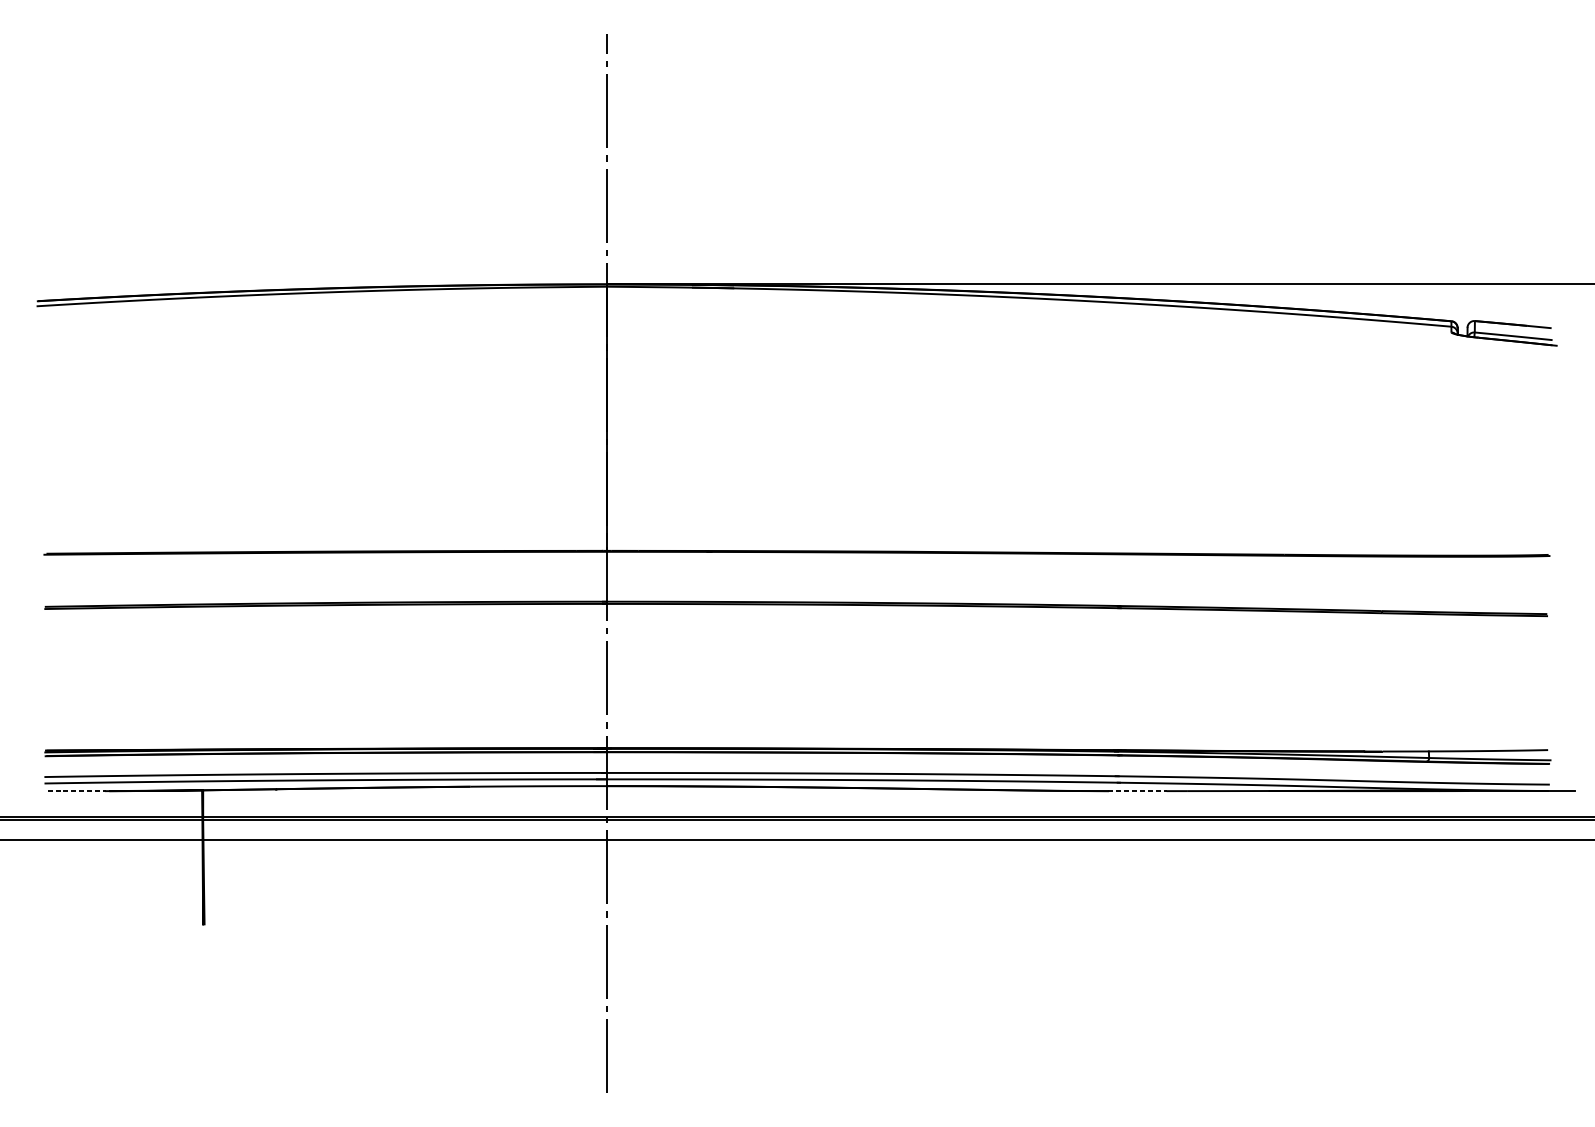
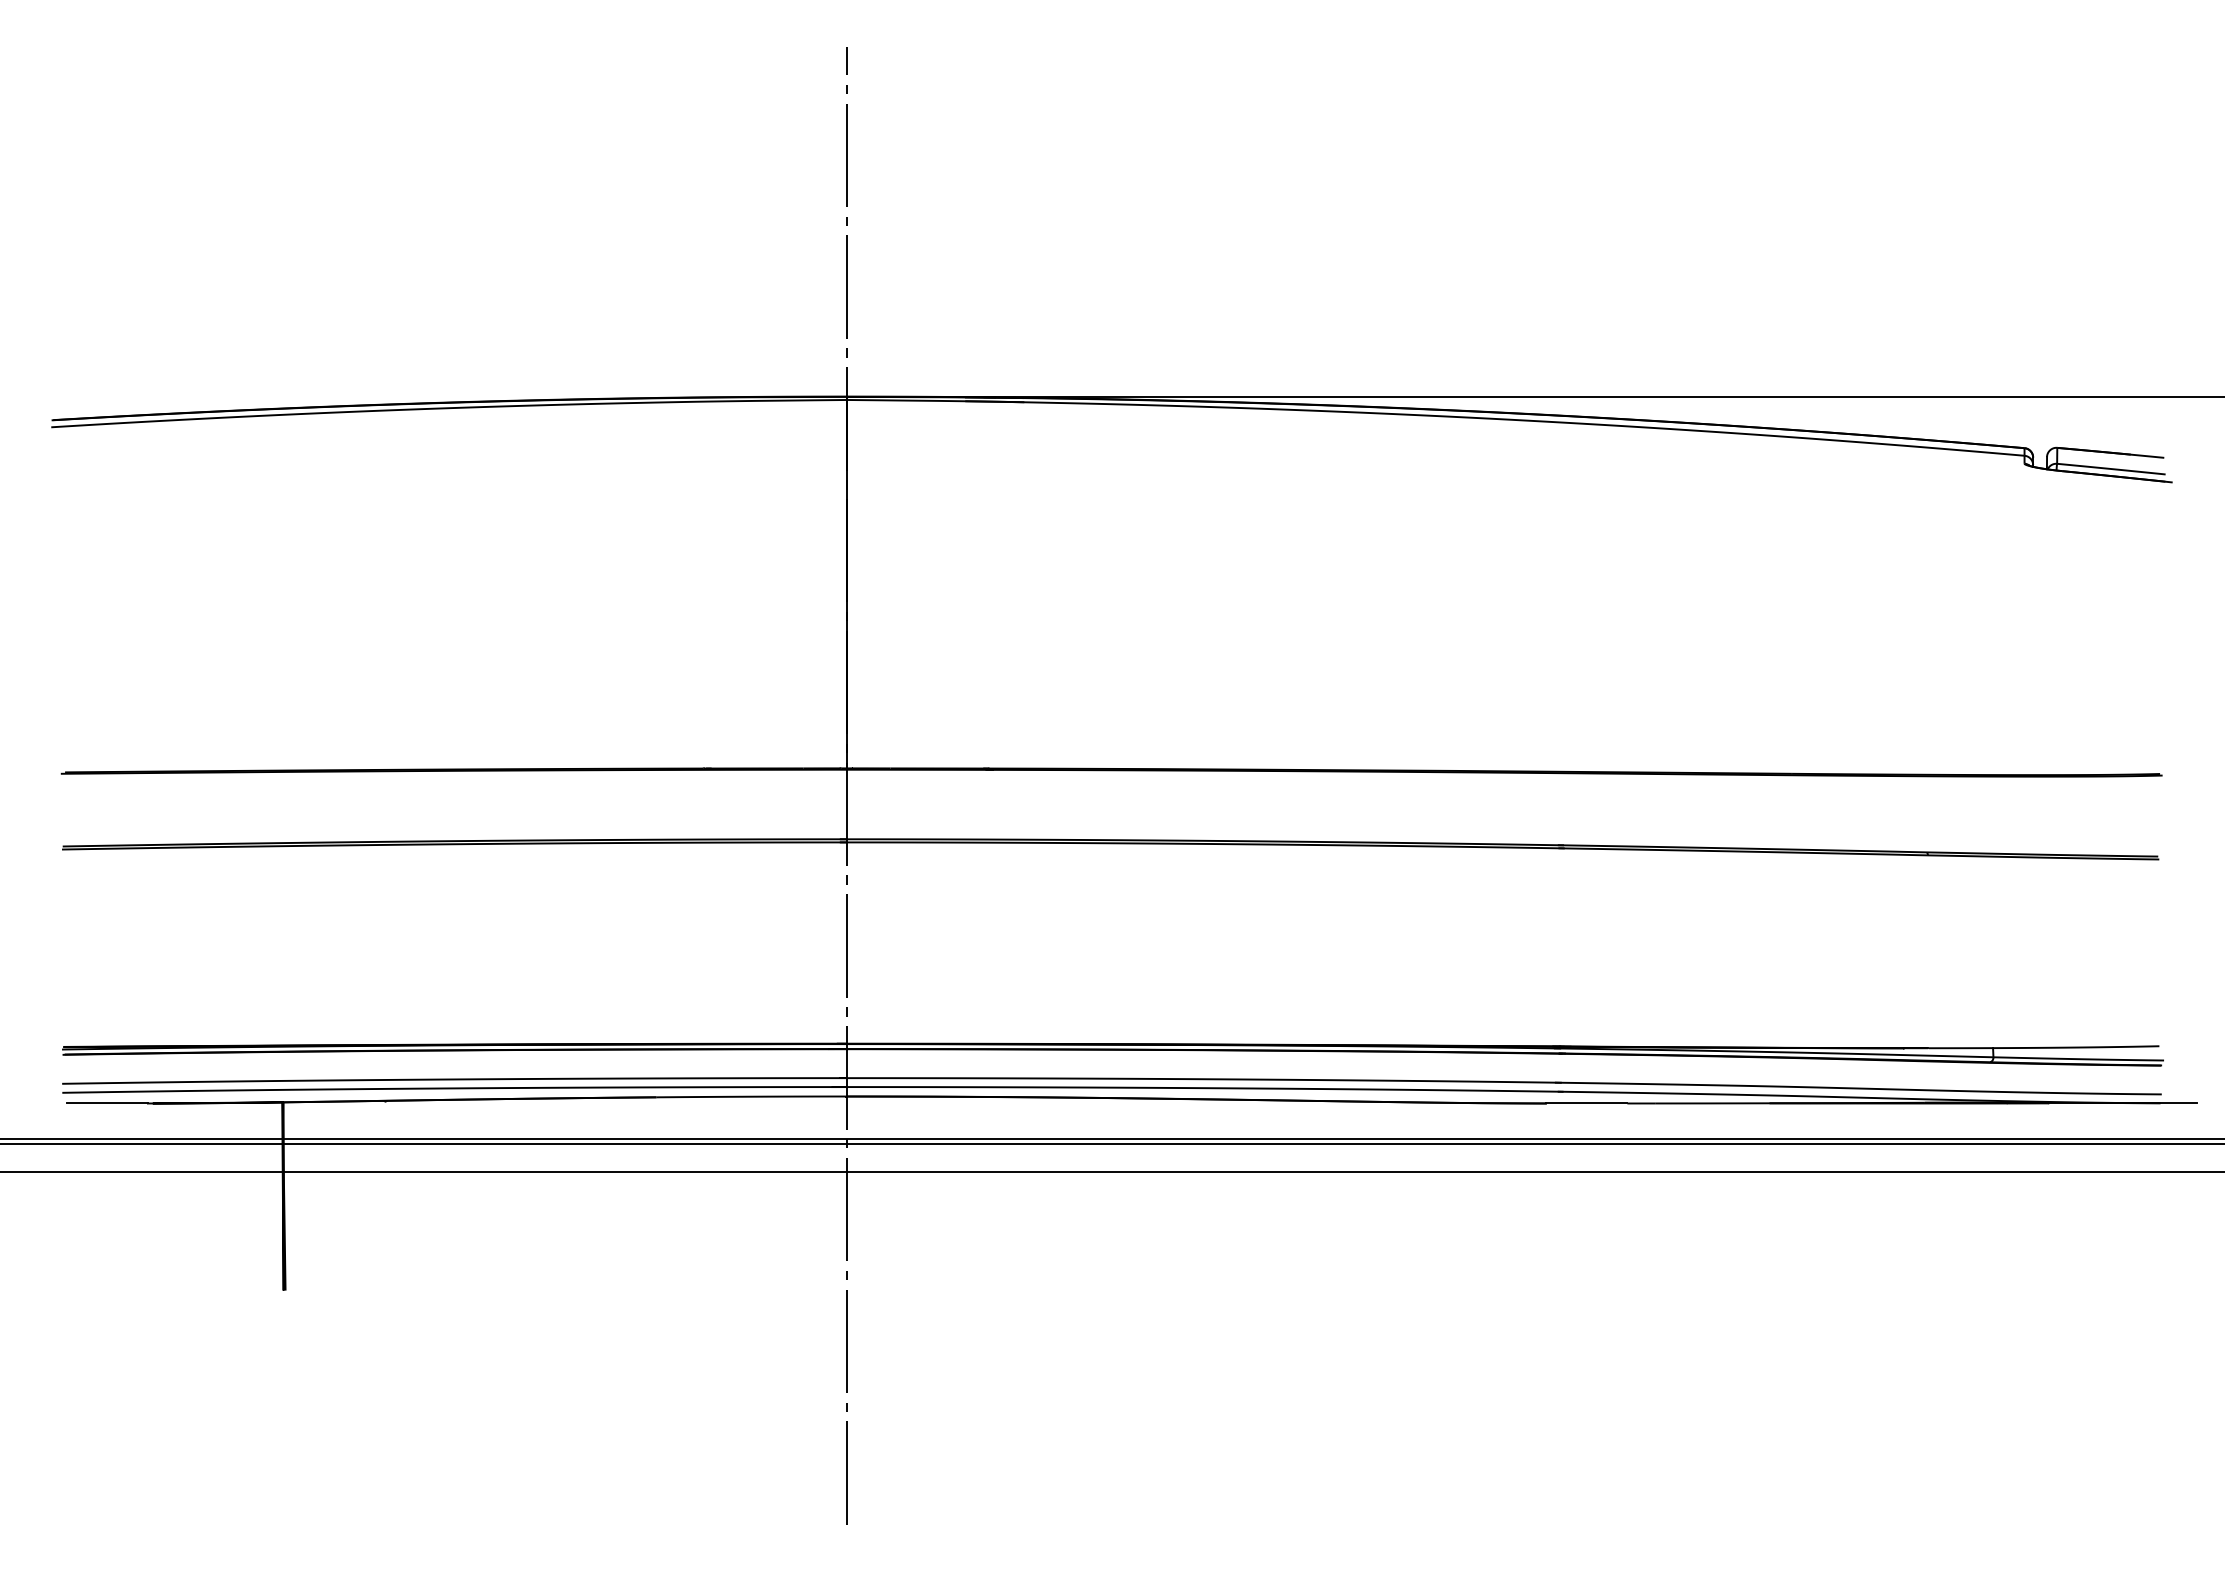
line: (76, 791) -> (107, 1103), dashed -> solid
line: (1137, 791) -> (1586, 1103), dashed -> solid

